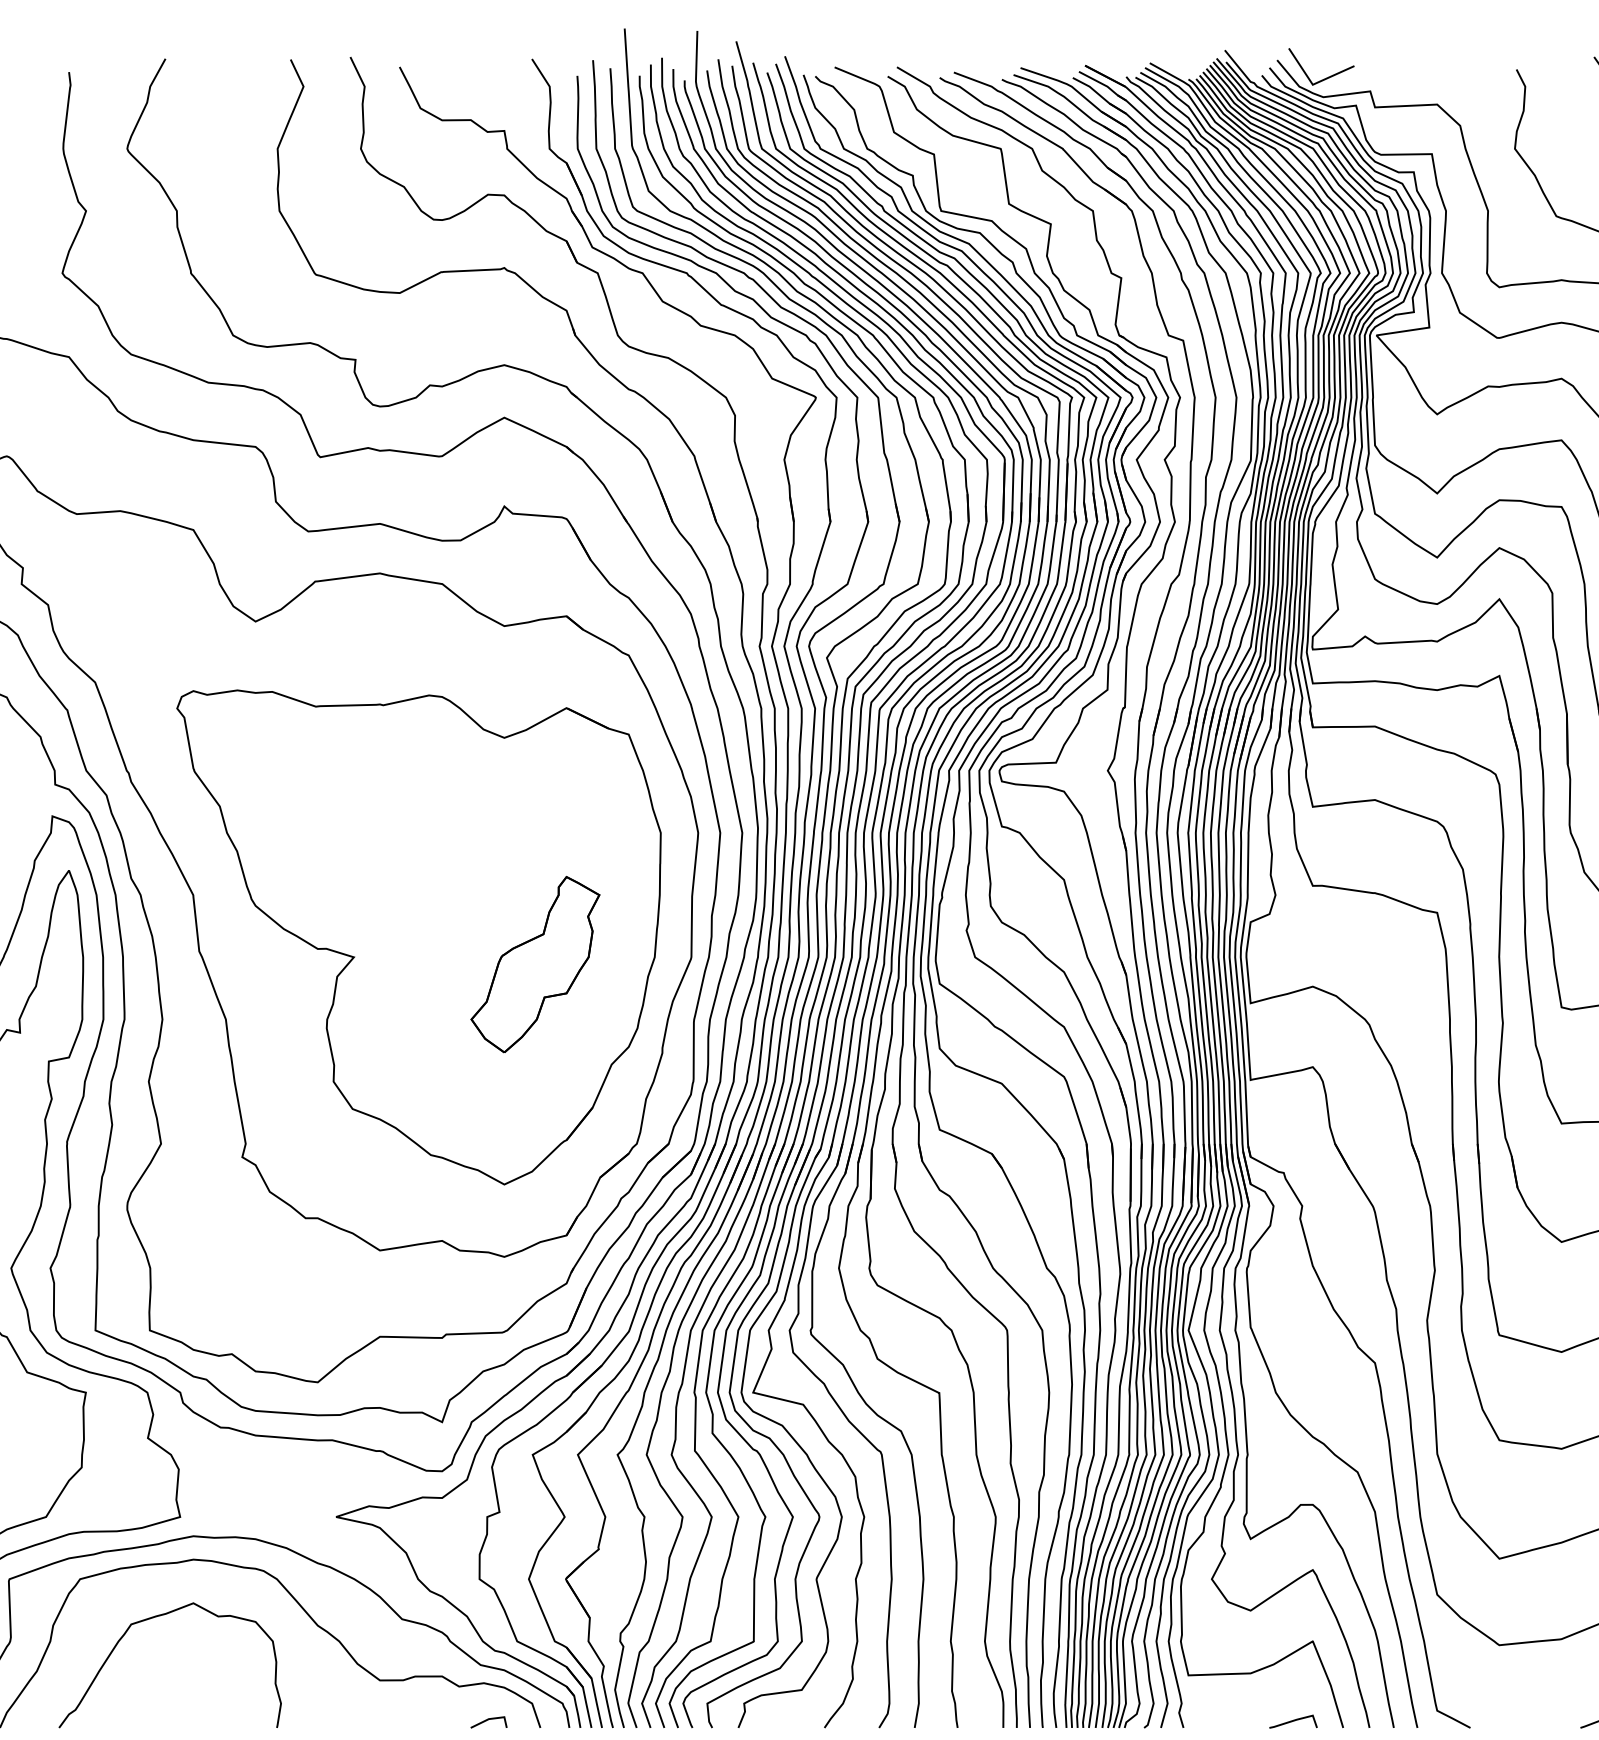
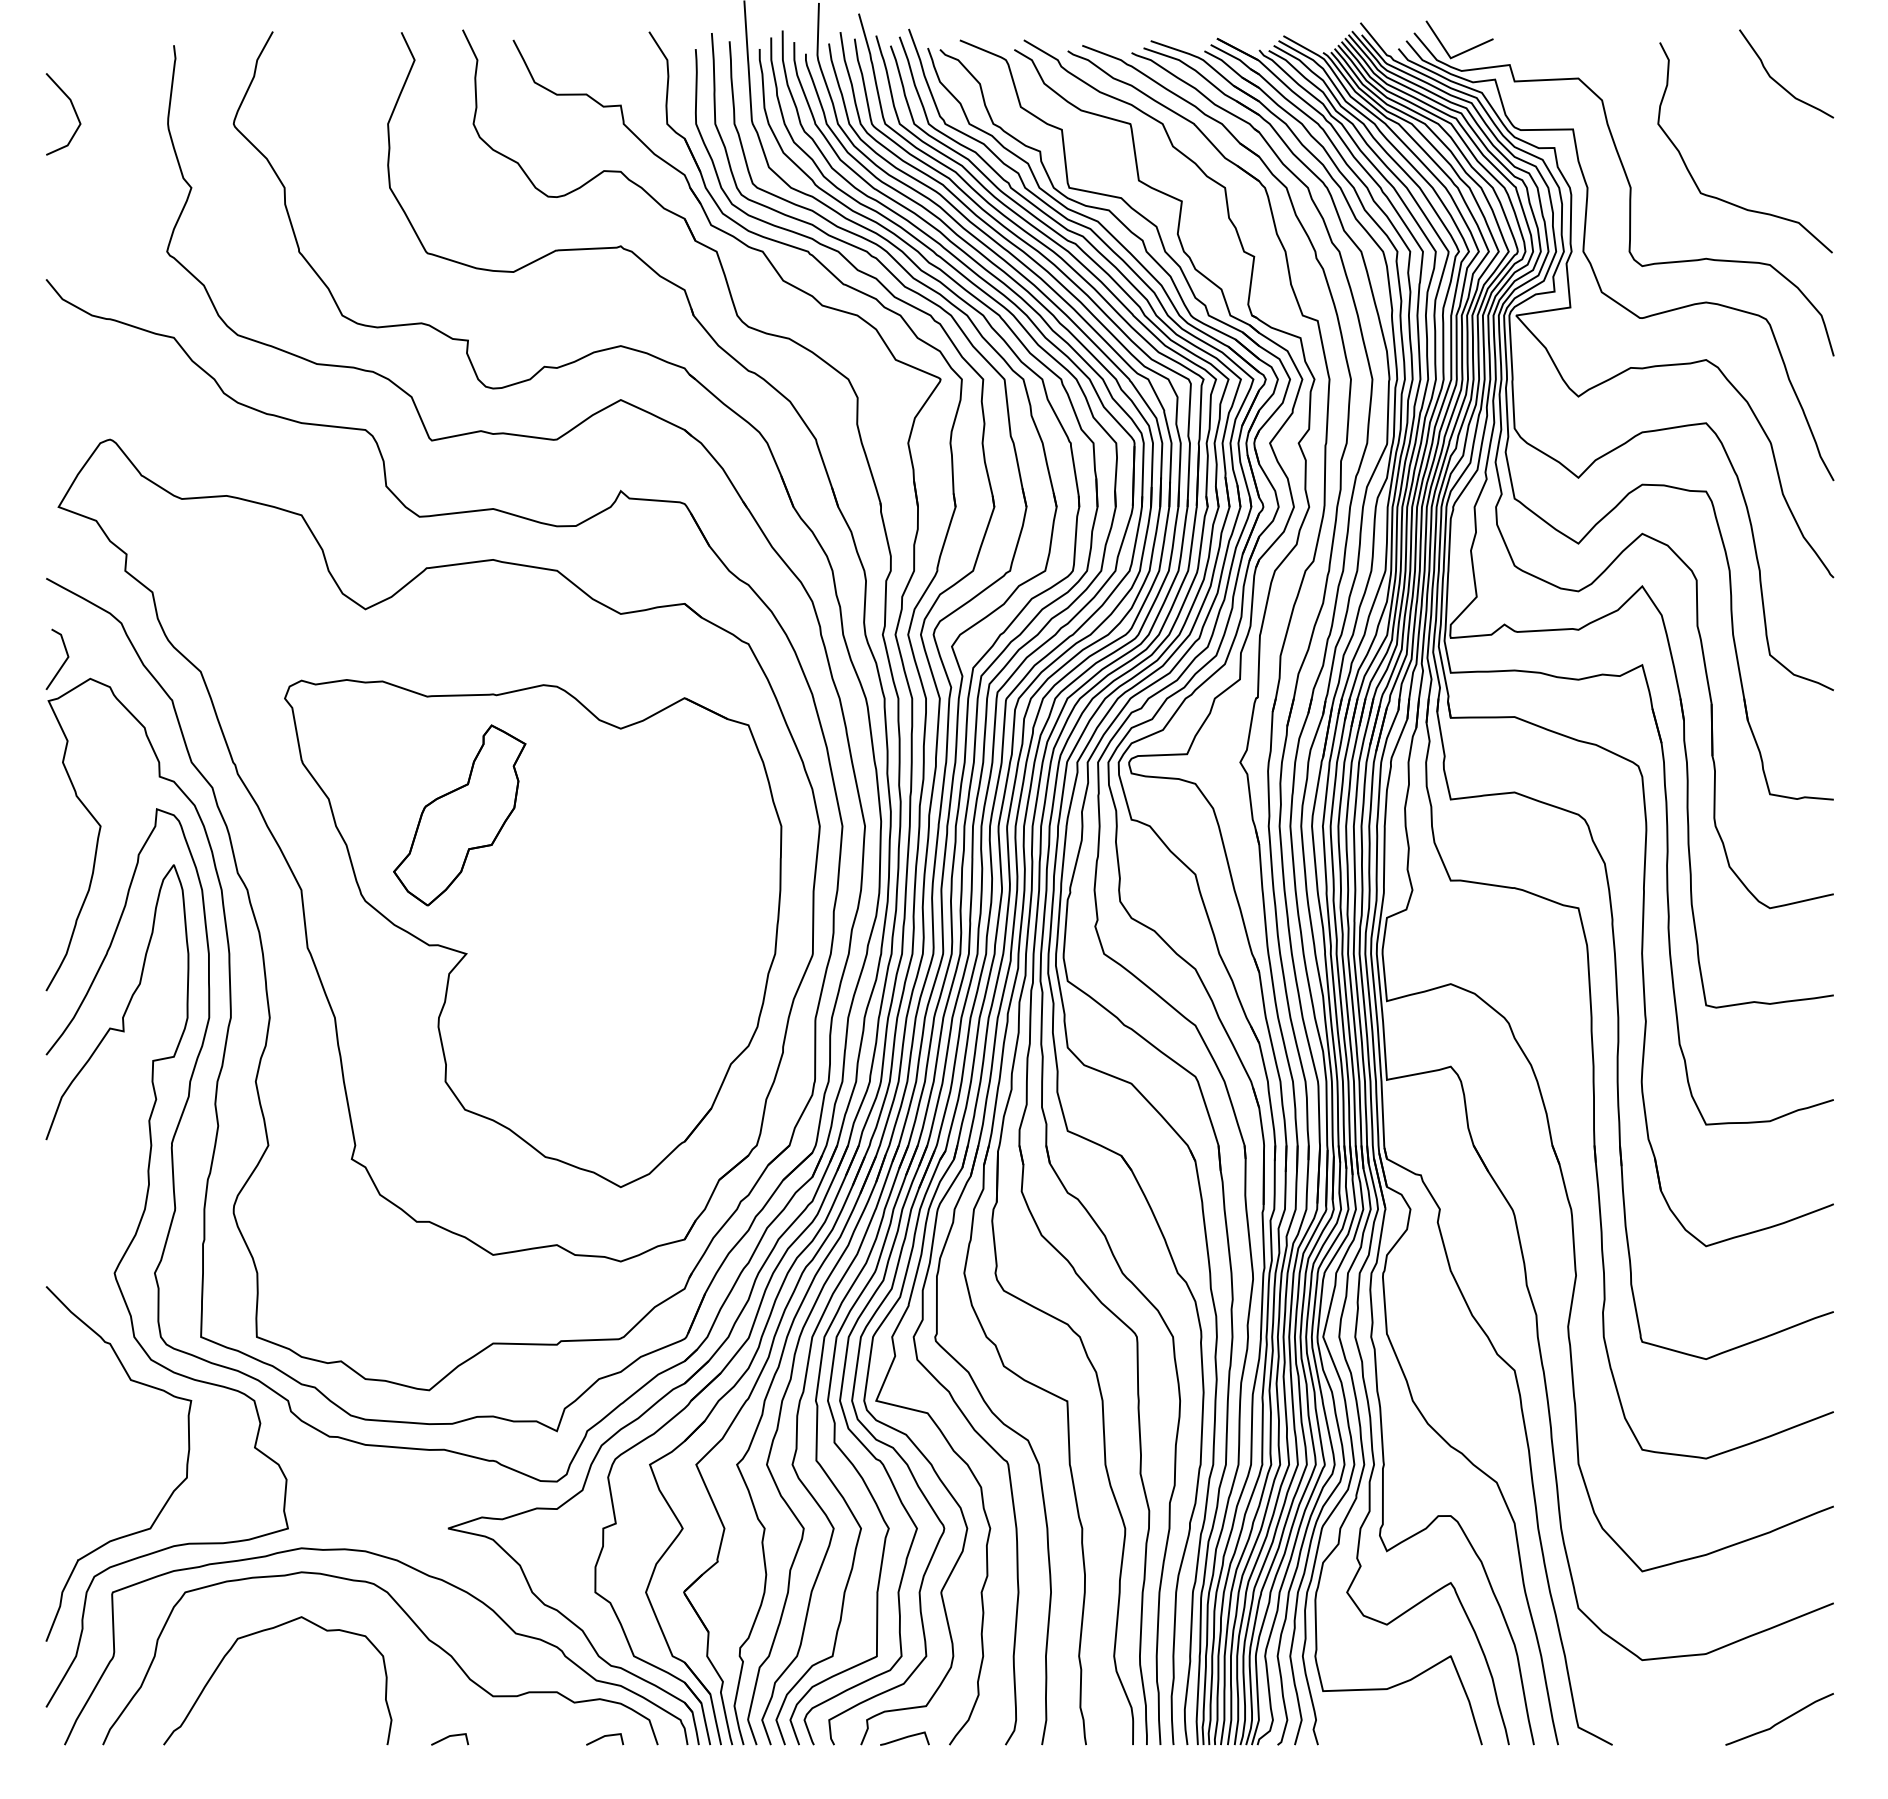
part: (535, 964) -> (459, 815), moved
line: (337, 1720) -> (449, 1737), added
line: (1293, 1721) -> (904, 1738), moved

